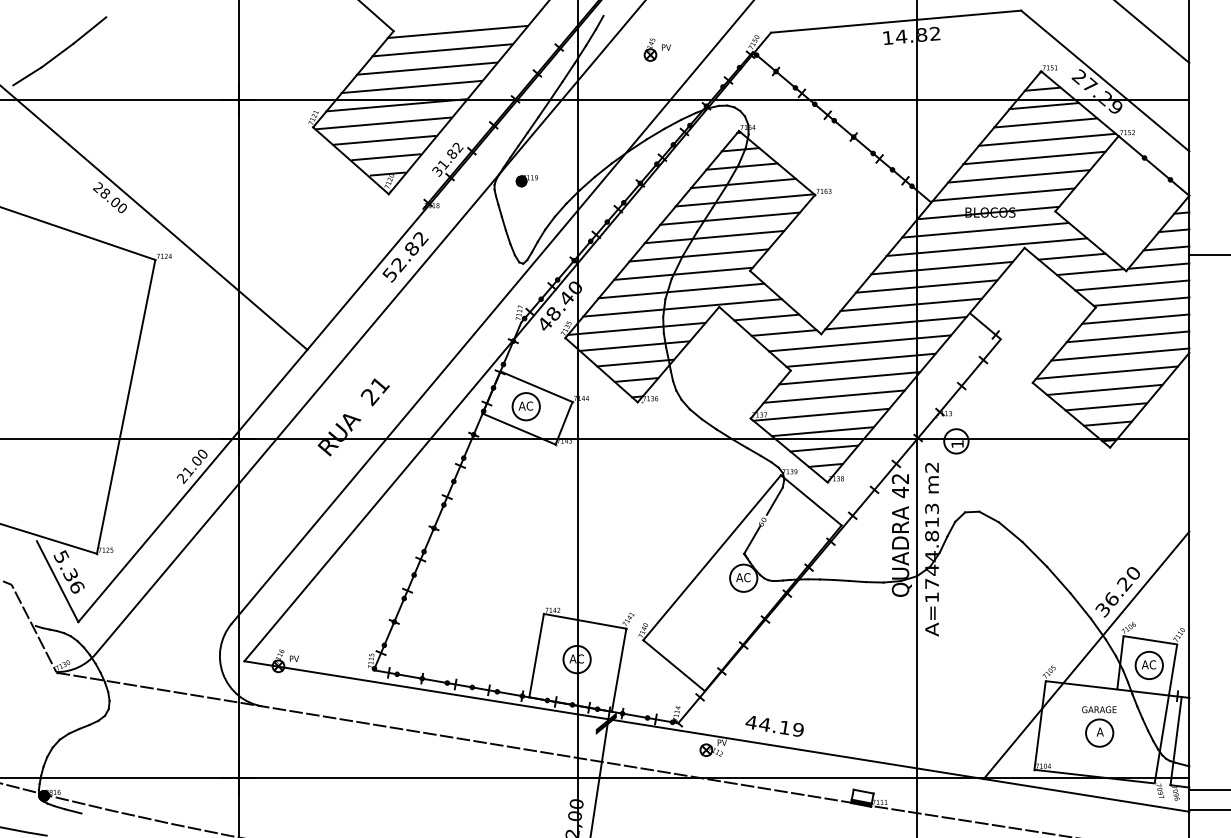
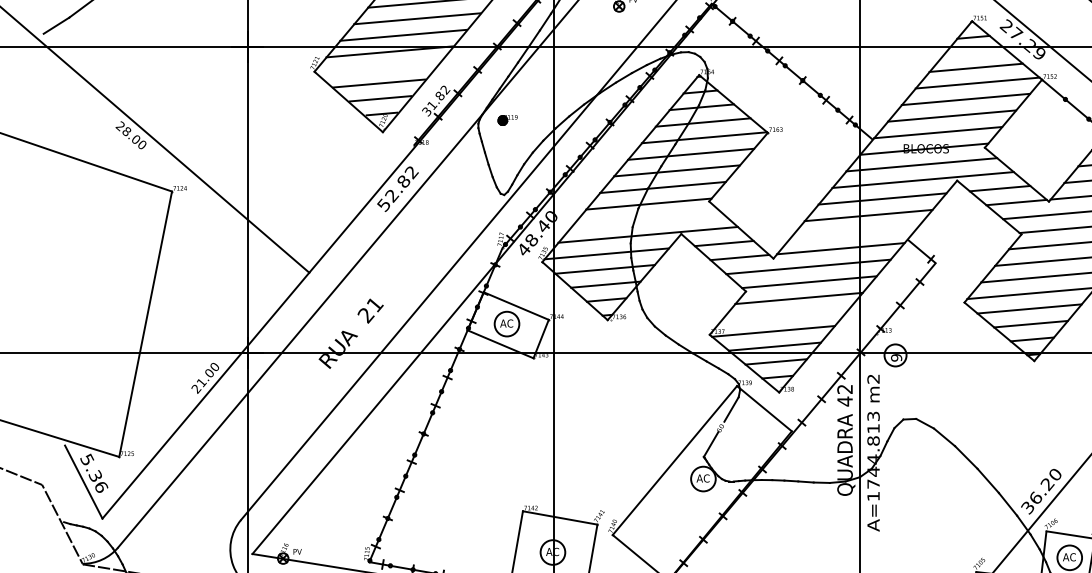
line: (1043, 106) -> (974, 52), removed
line: (382, 123) -> (377, 68), removed
line: (681, 290) -> (647, 219), removed
line: (910, 304) -> (854, 231), removed
line: (833, 396) -> (784, 314), removed
text: (957, 444) -> (896, 358), 1 -> 9

